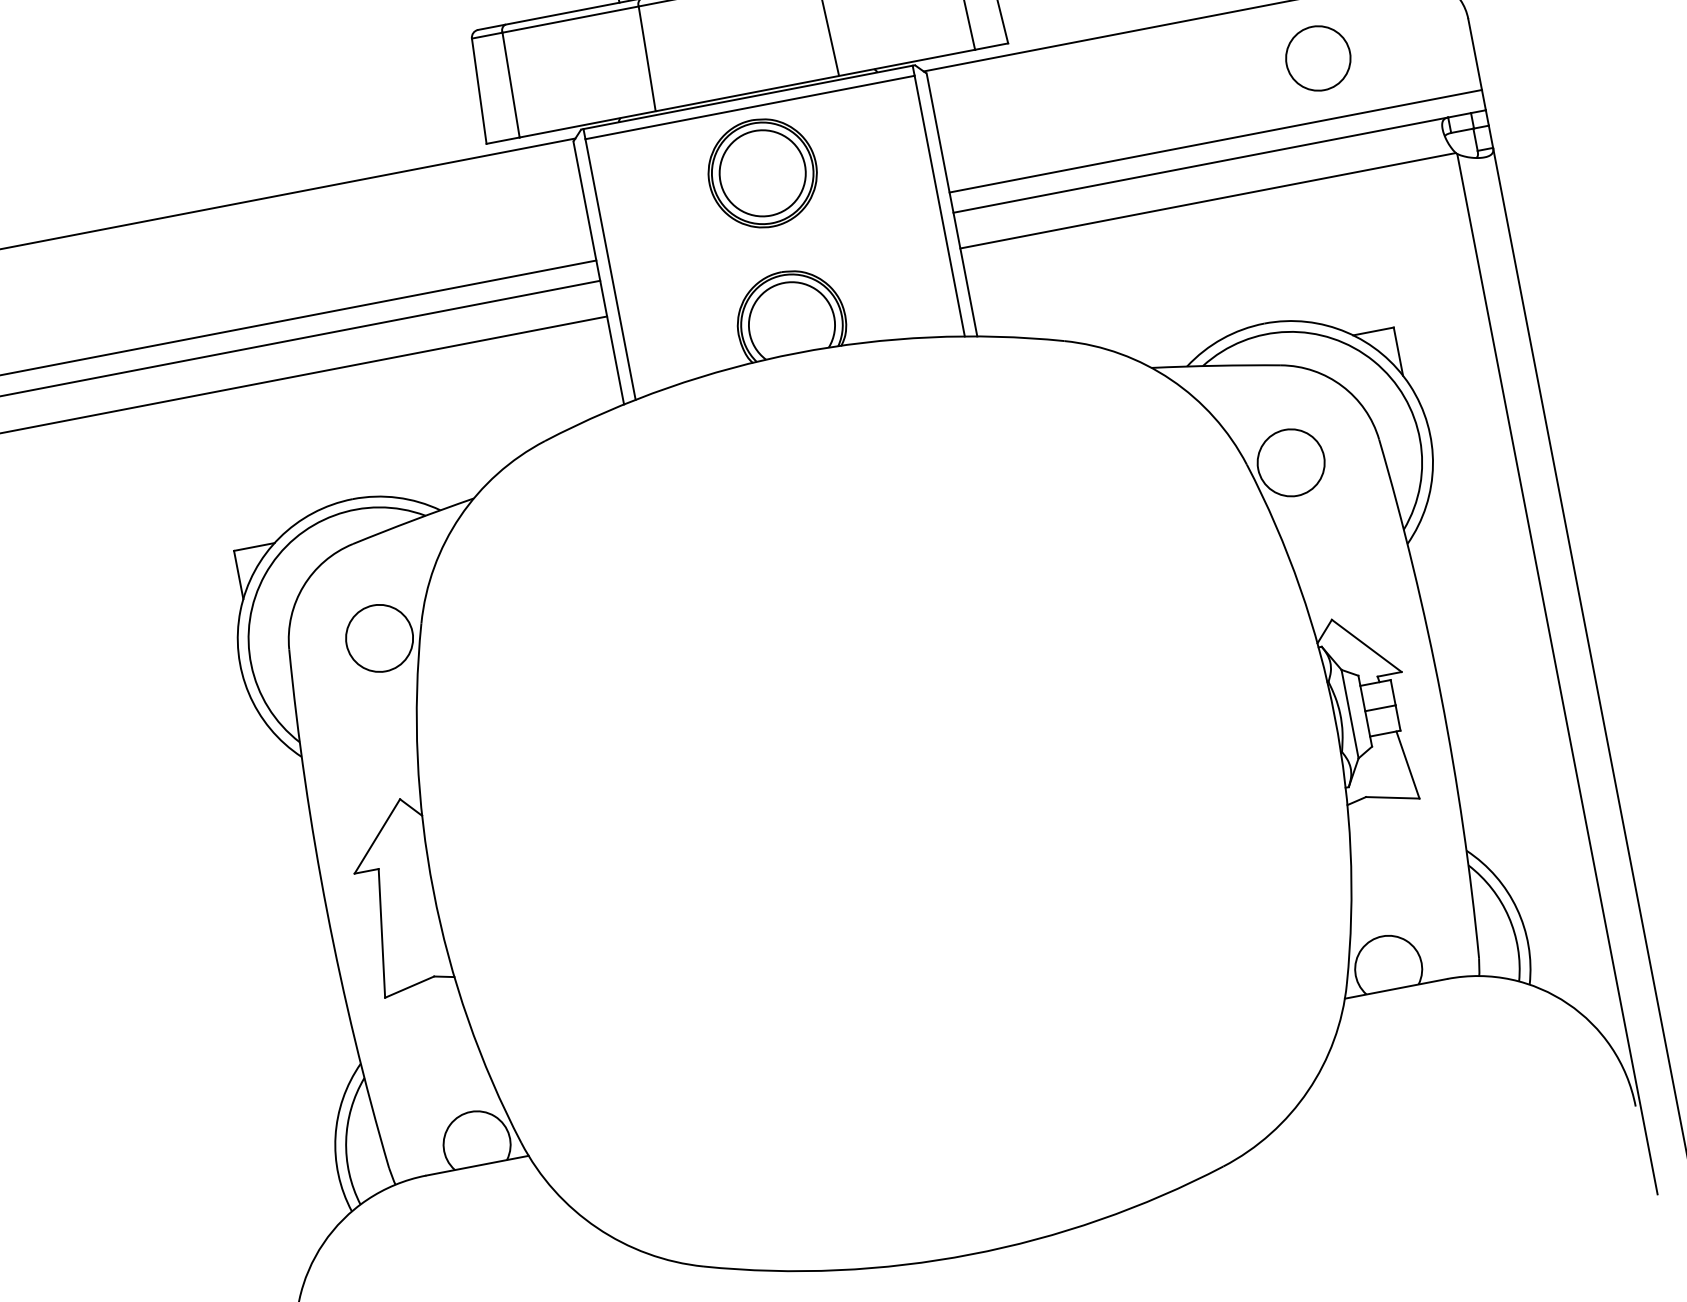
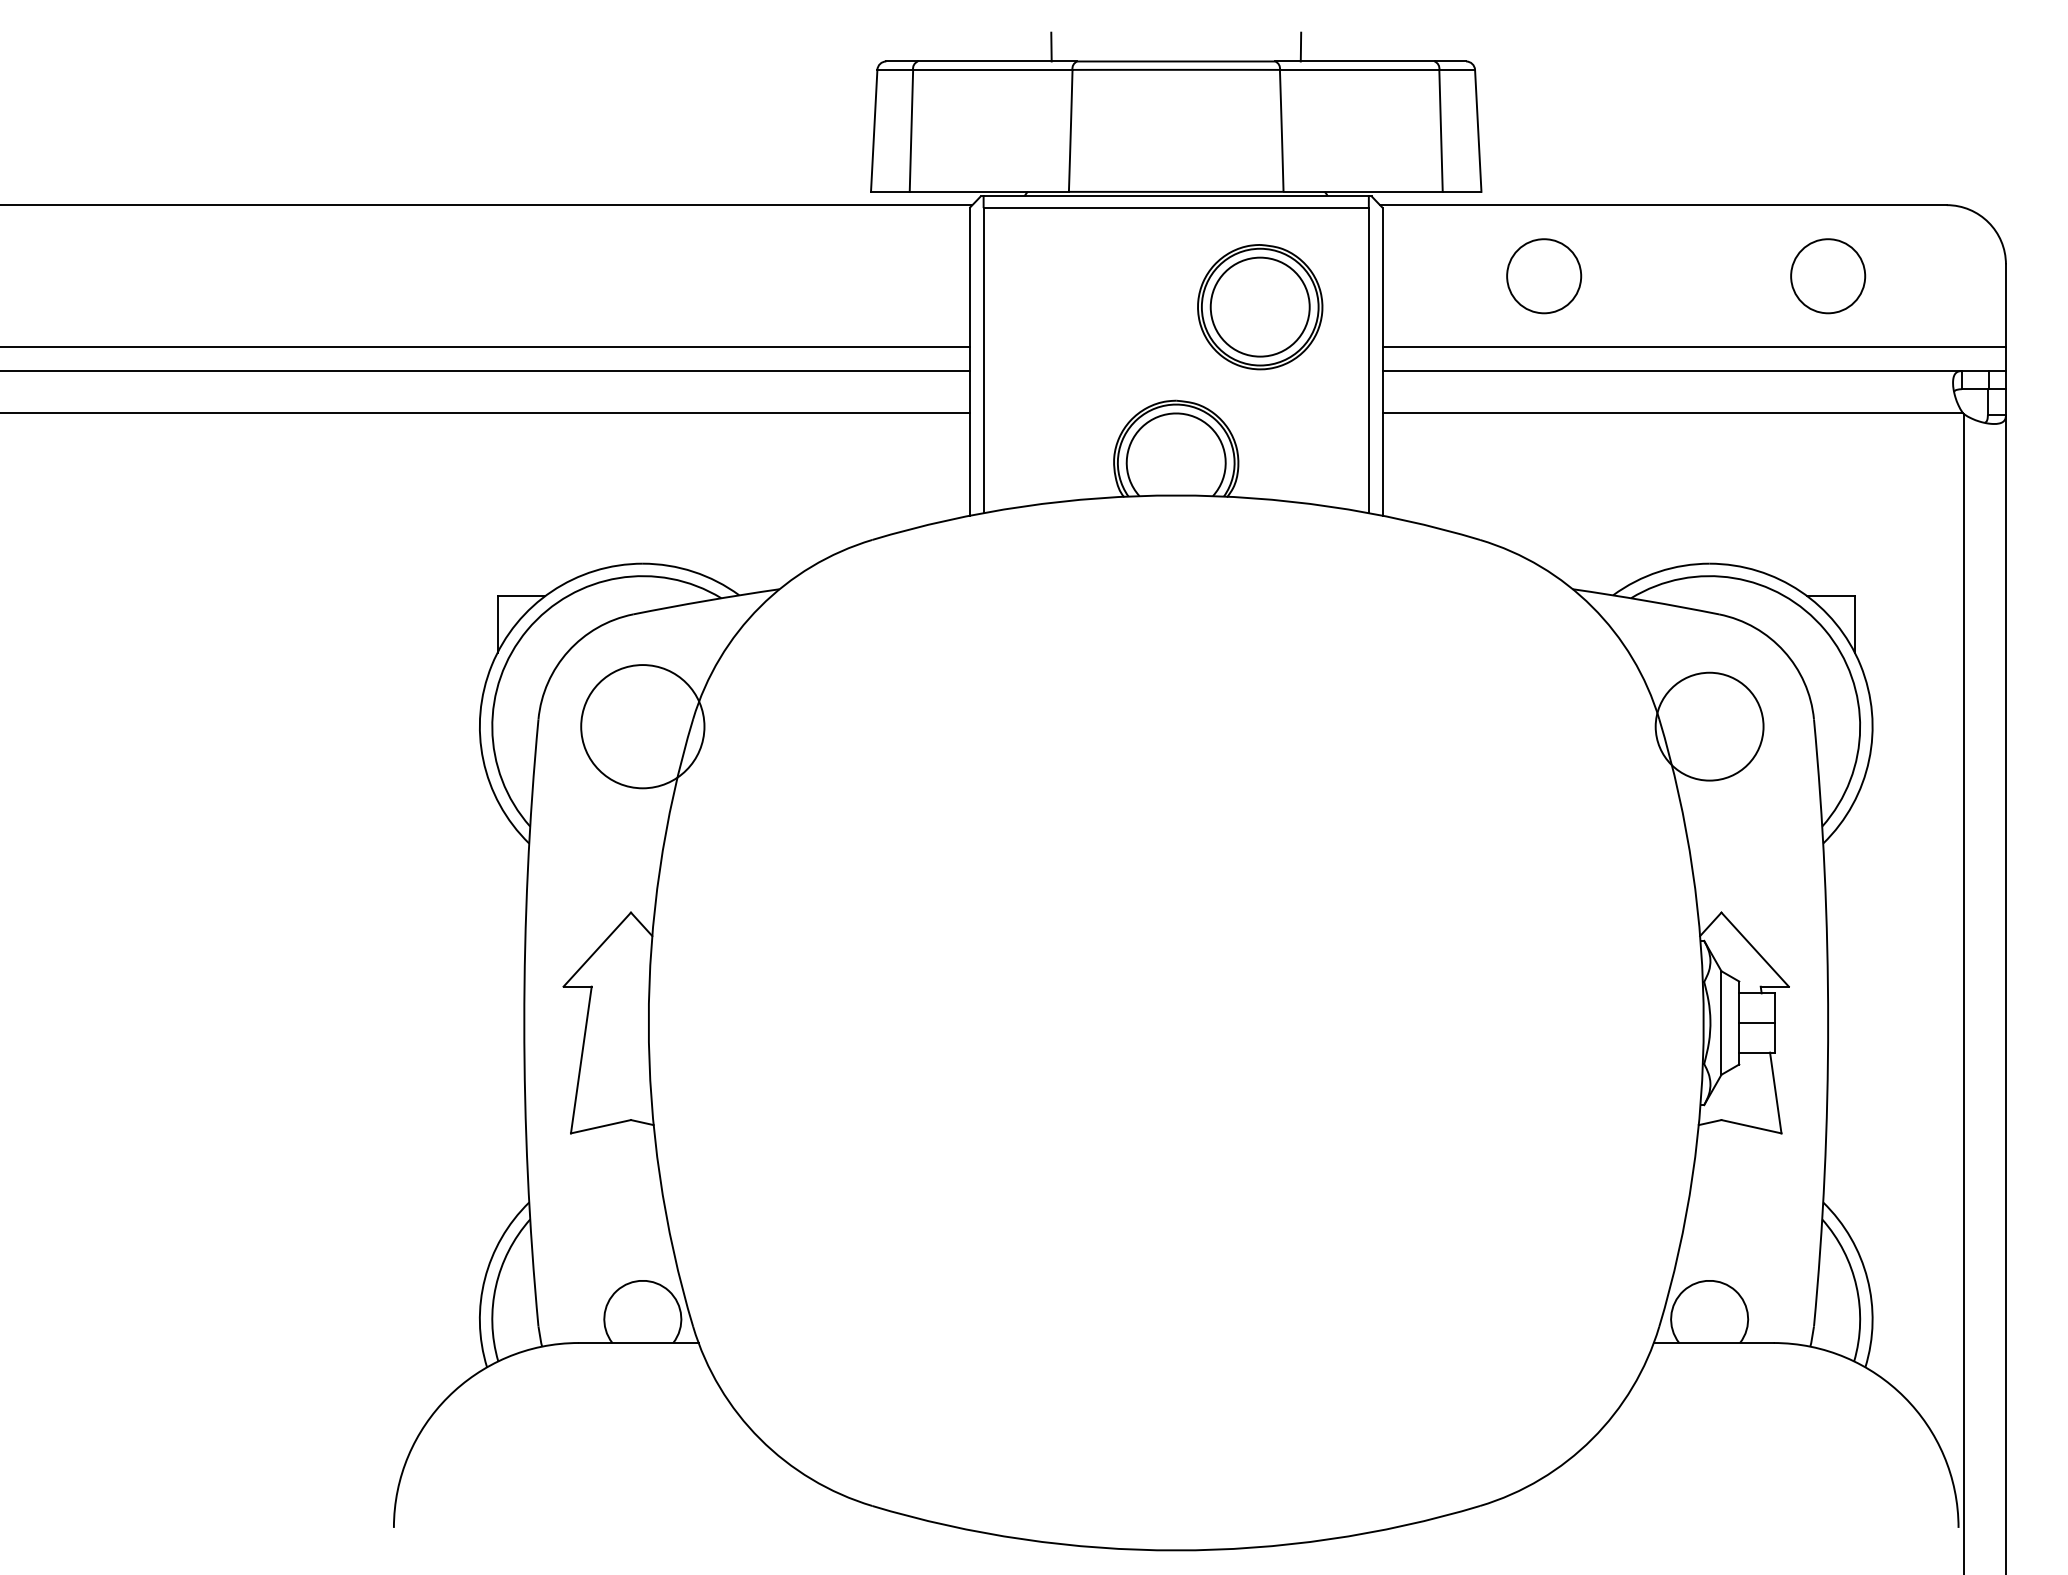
circle: (1075, 105) -> (1544, 276), added
part: (763, 173) -> (1260, 307), moved
circle: (1291, 462) -> (1709, 726), size x1.4
circle: (379, 638) -> (642, 726), size x1.6

